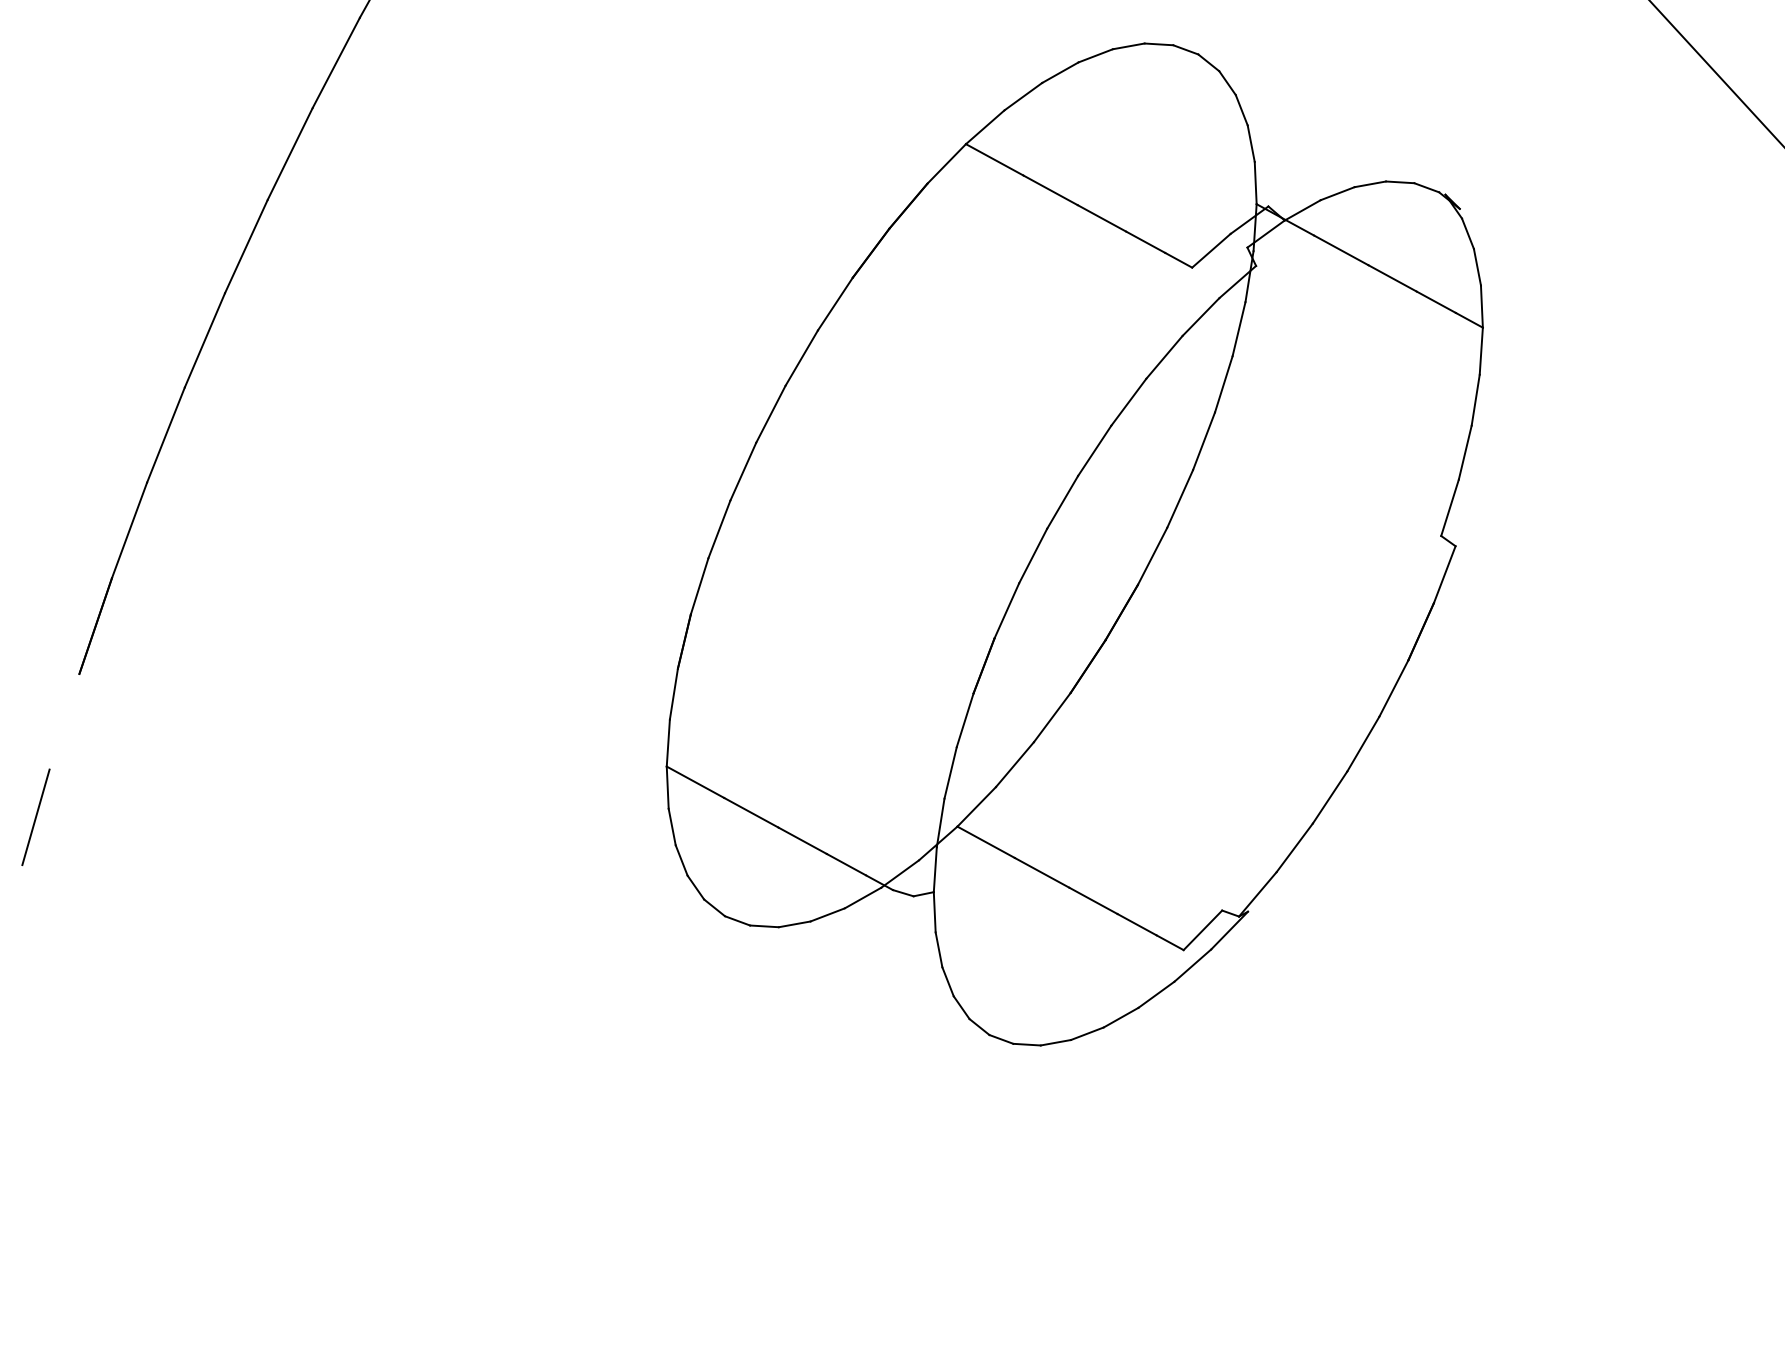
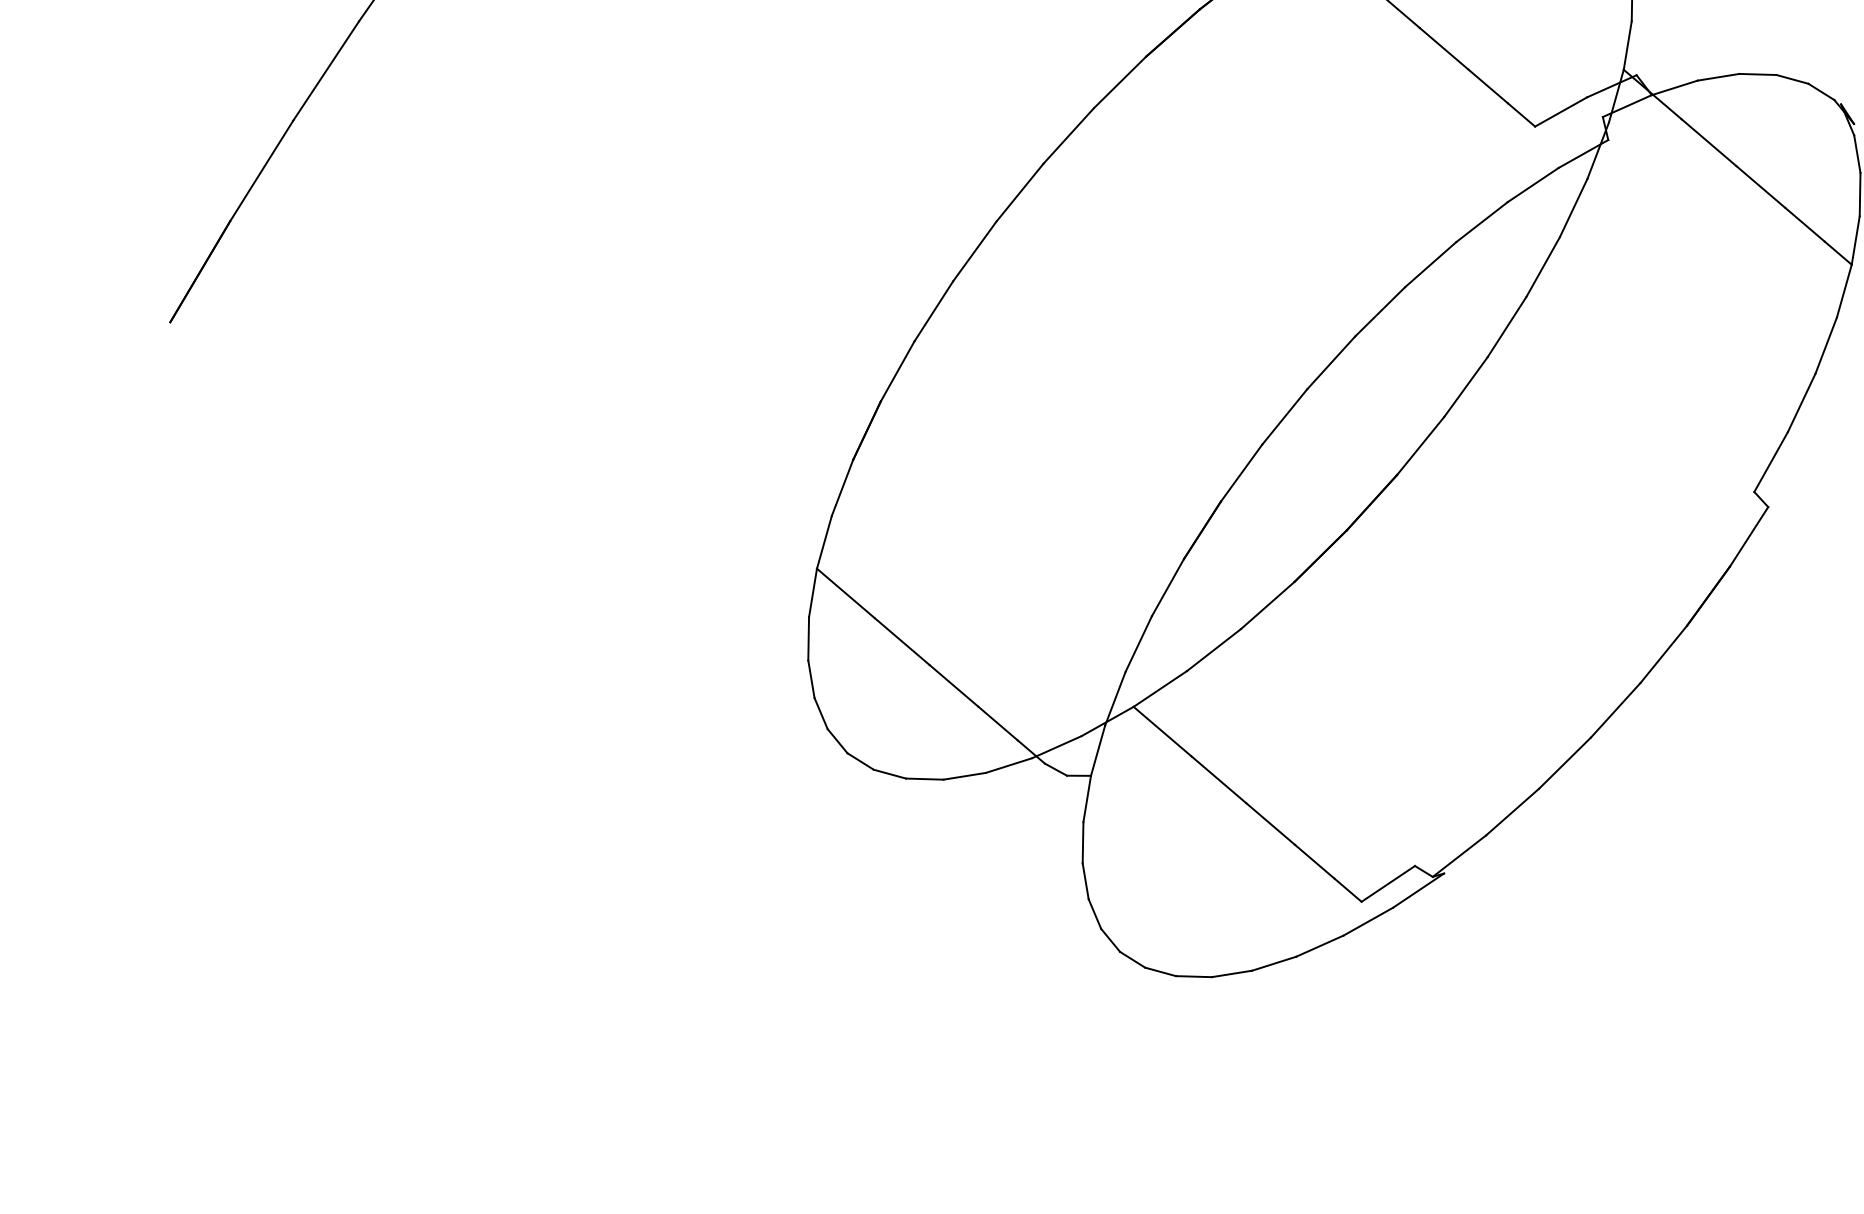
line: (35, 816) -> (86, 474), removed

